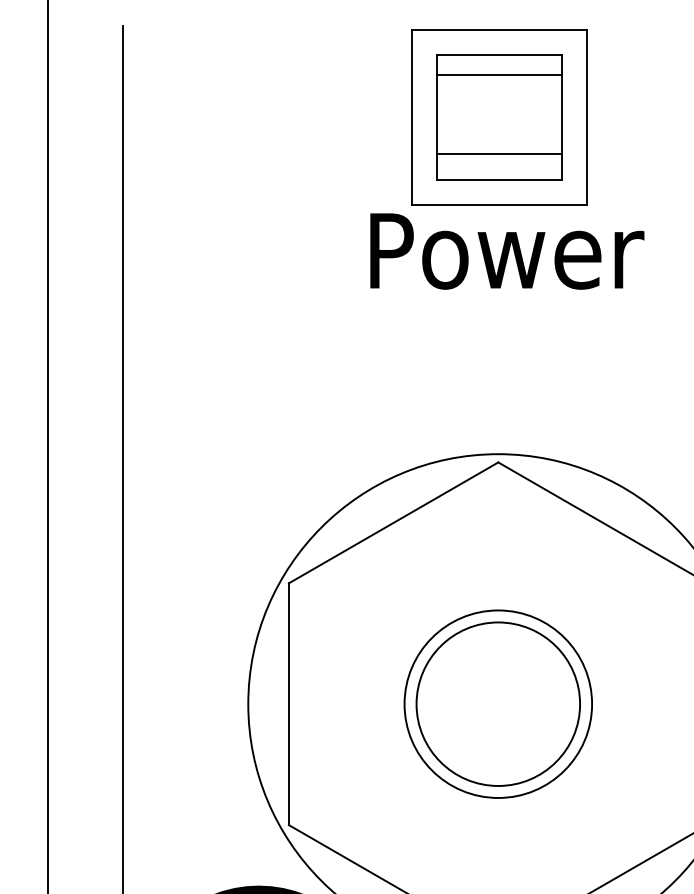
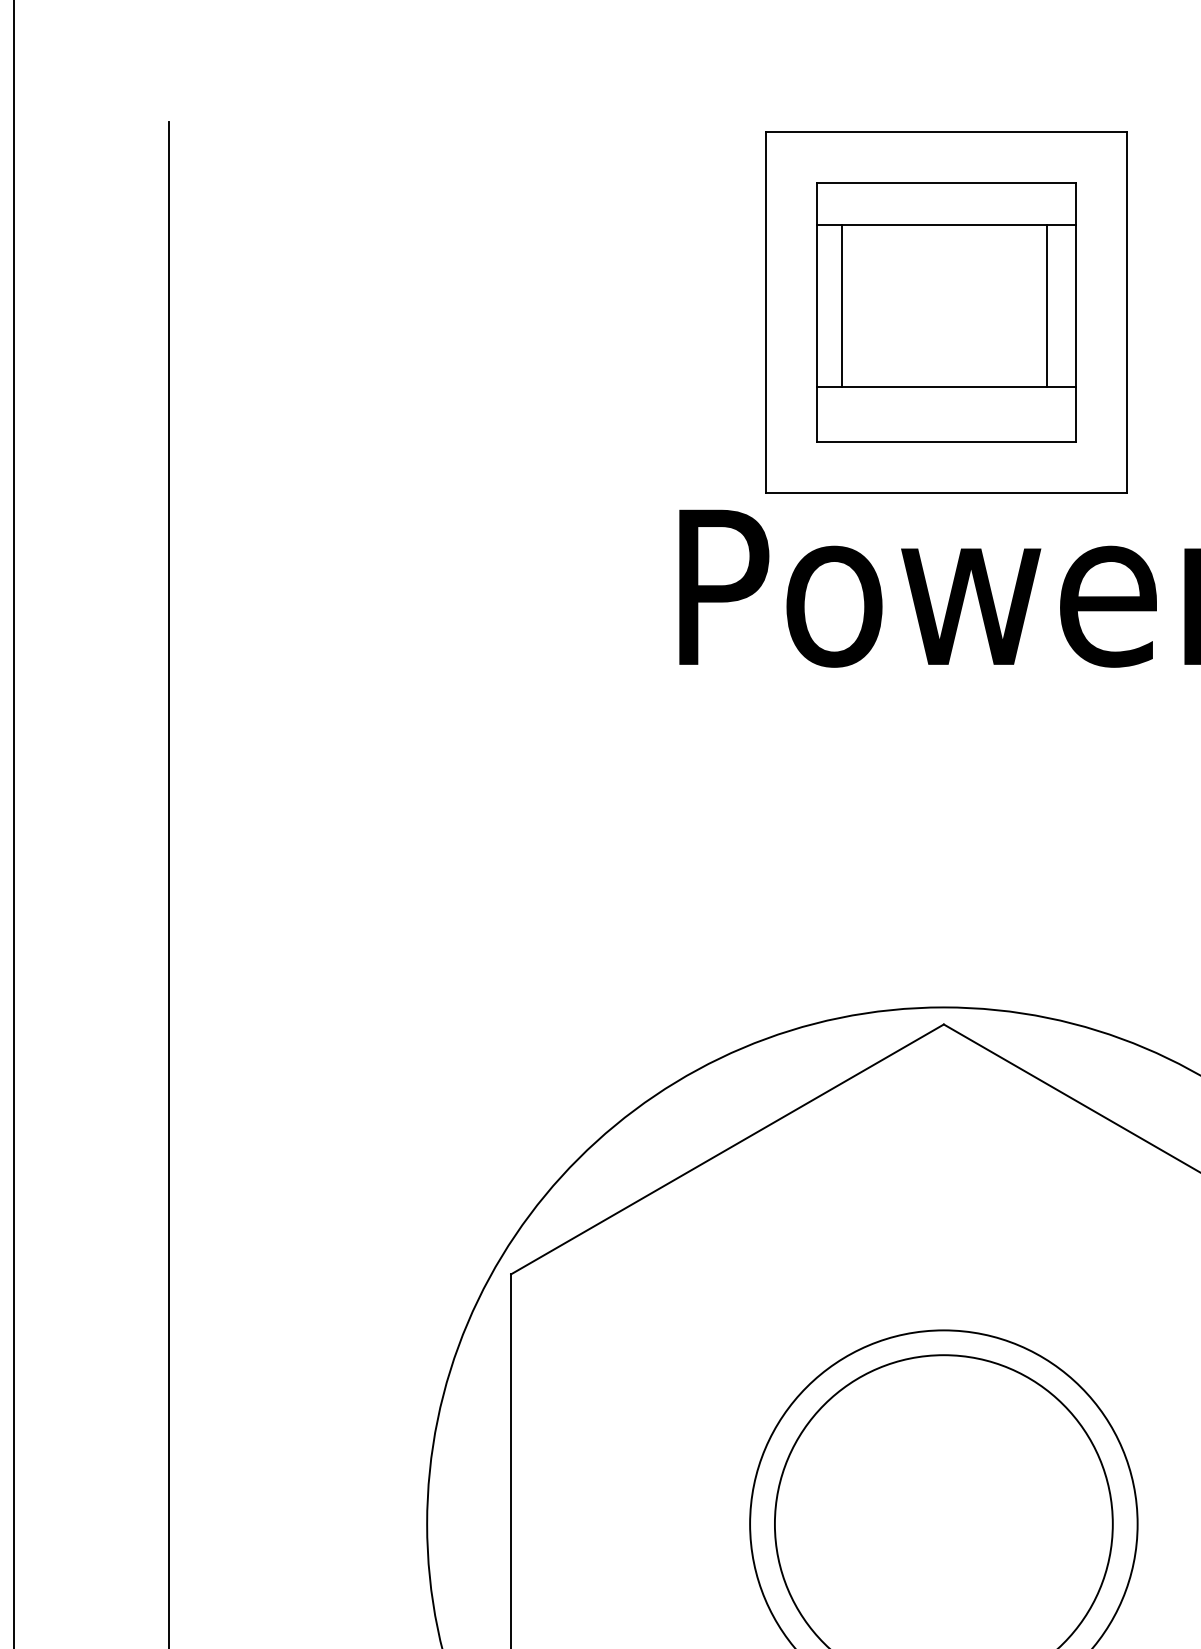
line: (448, 114) -> (840, 305), added
line: (548, 114) -> (1047, 305), added

